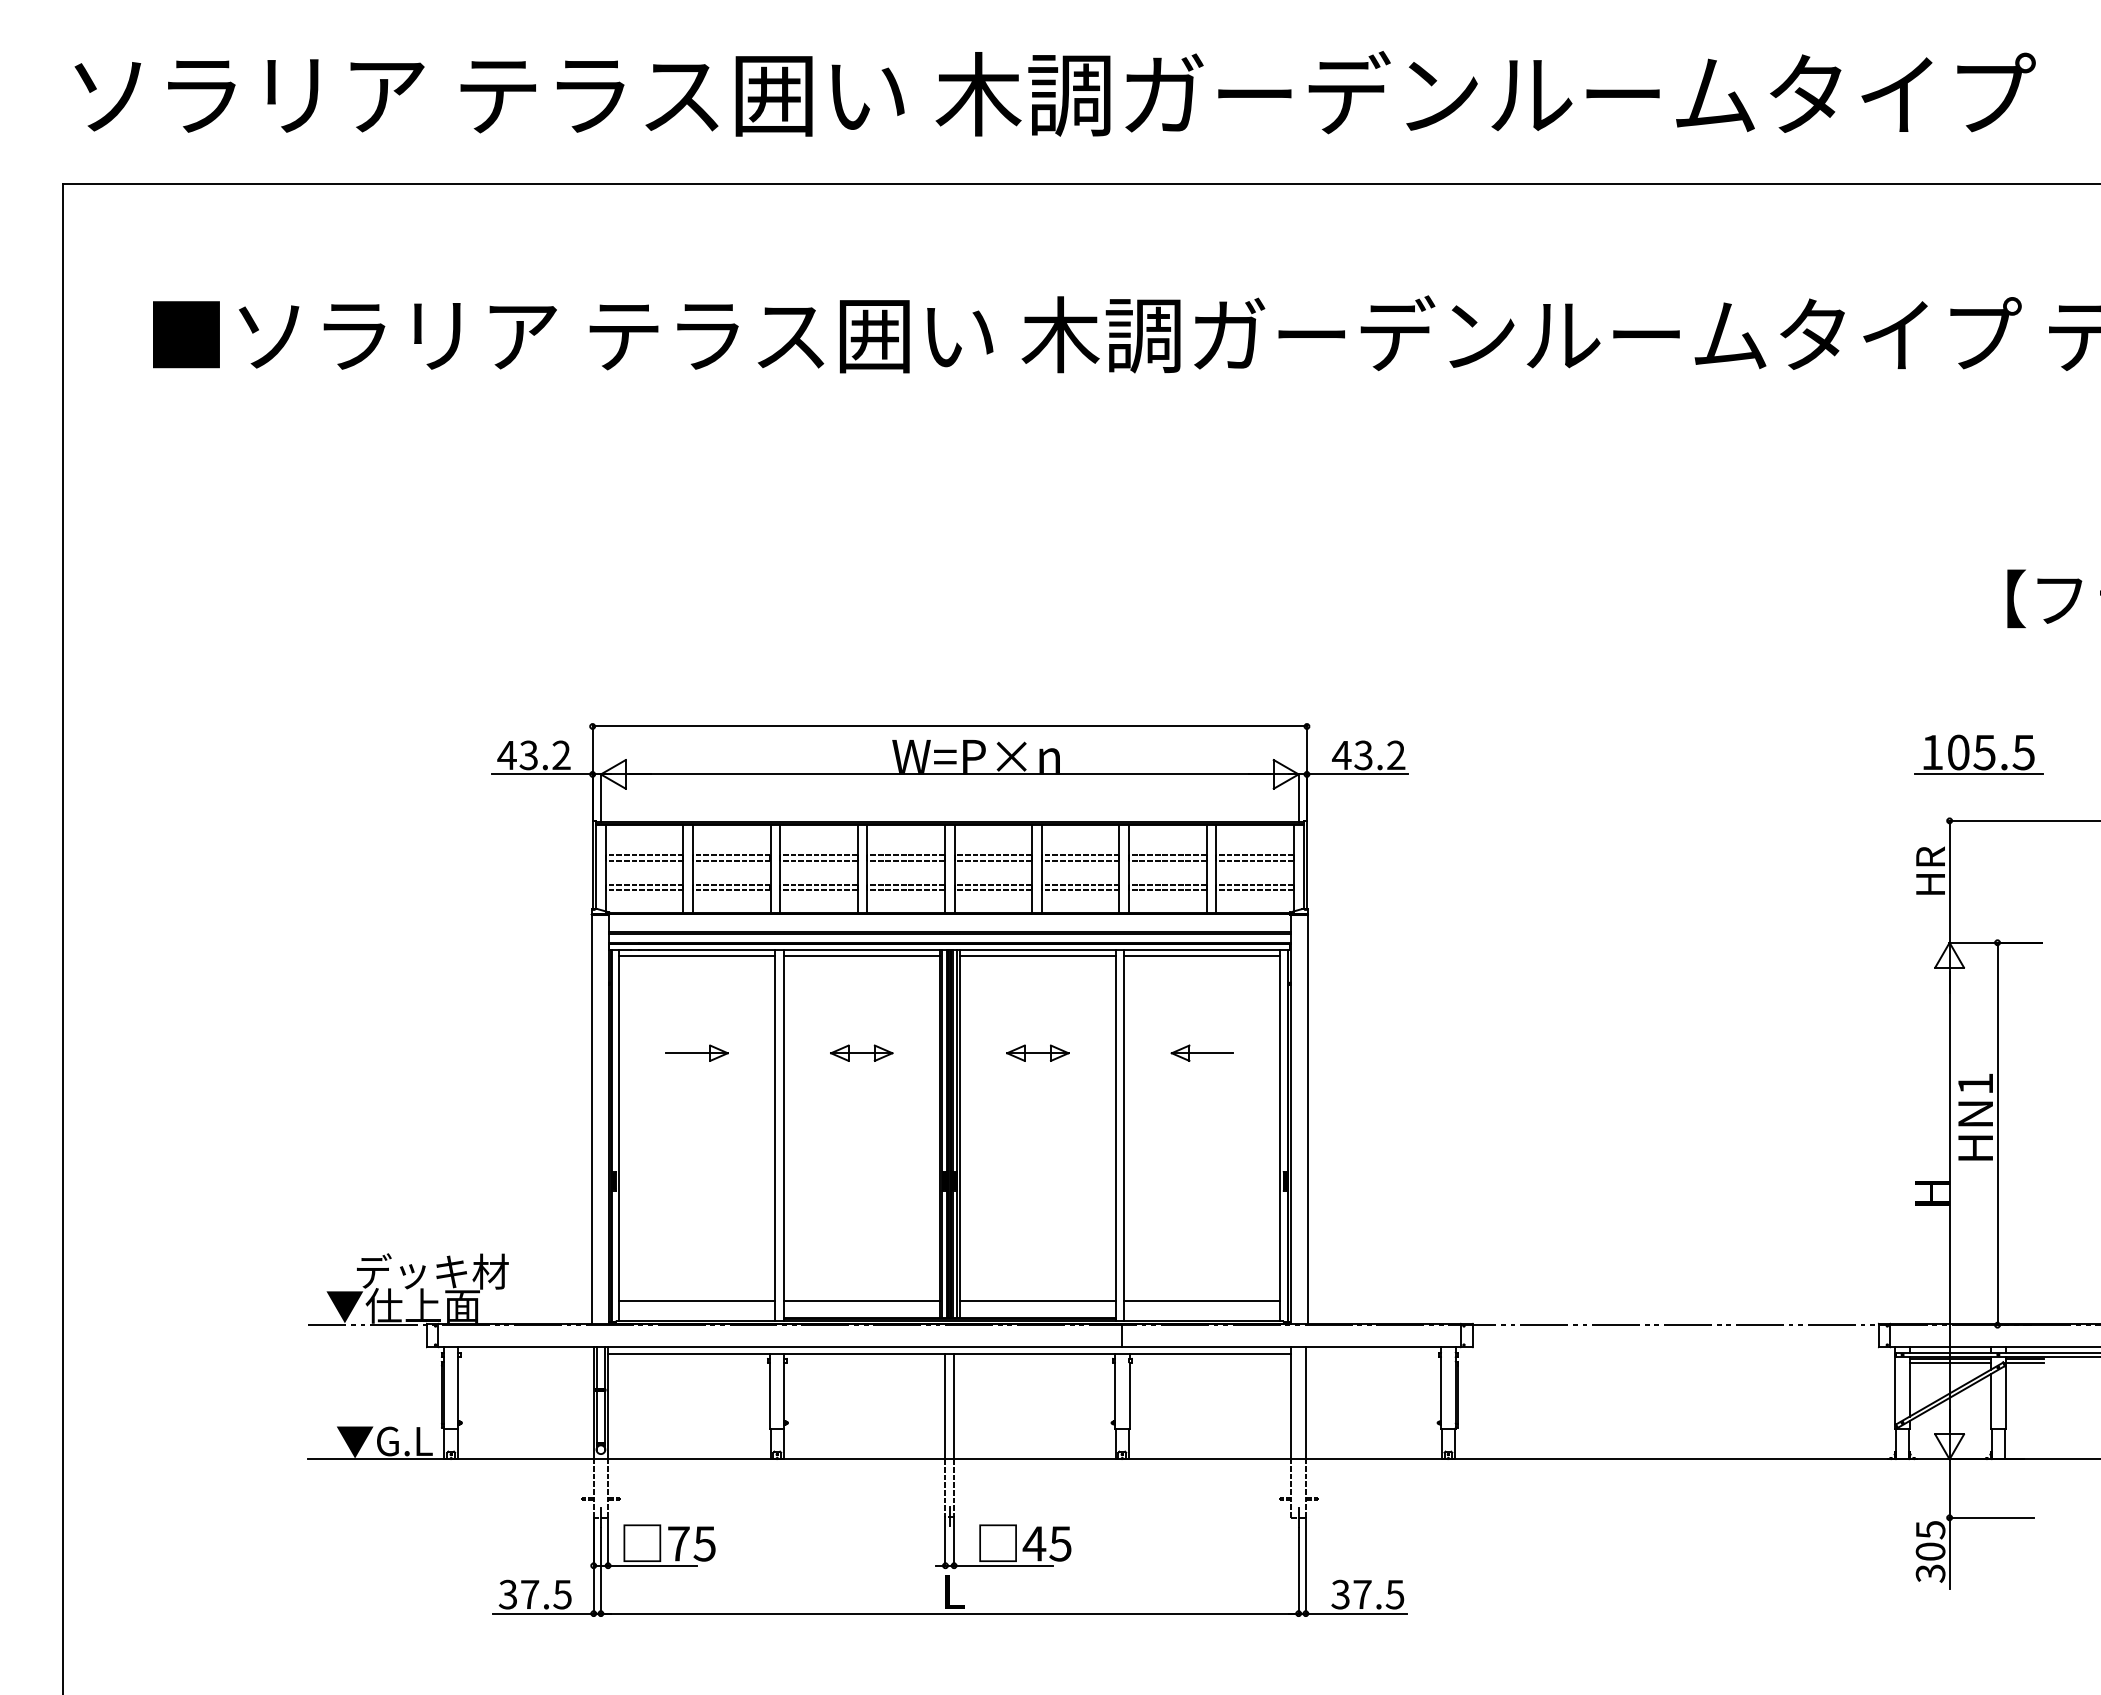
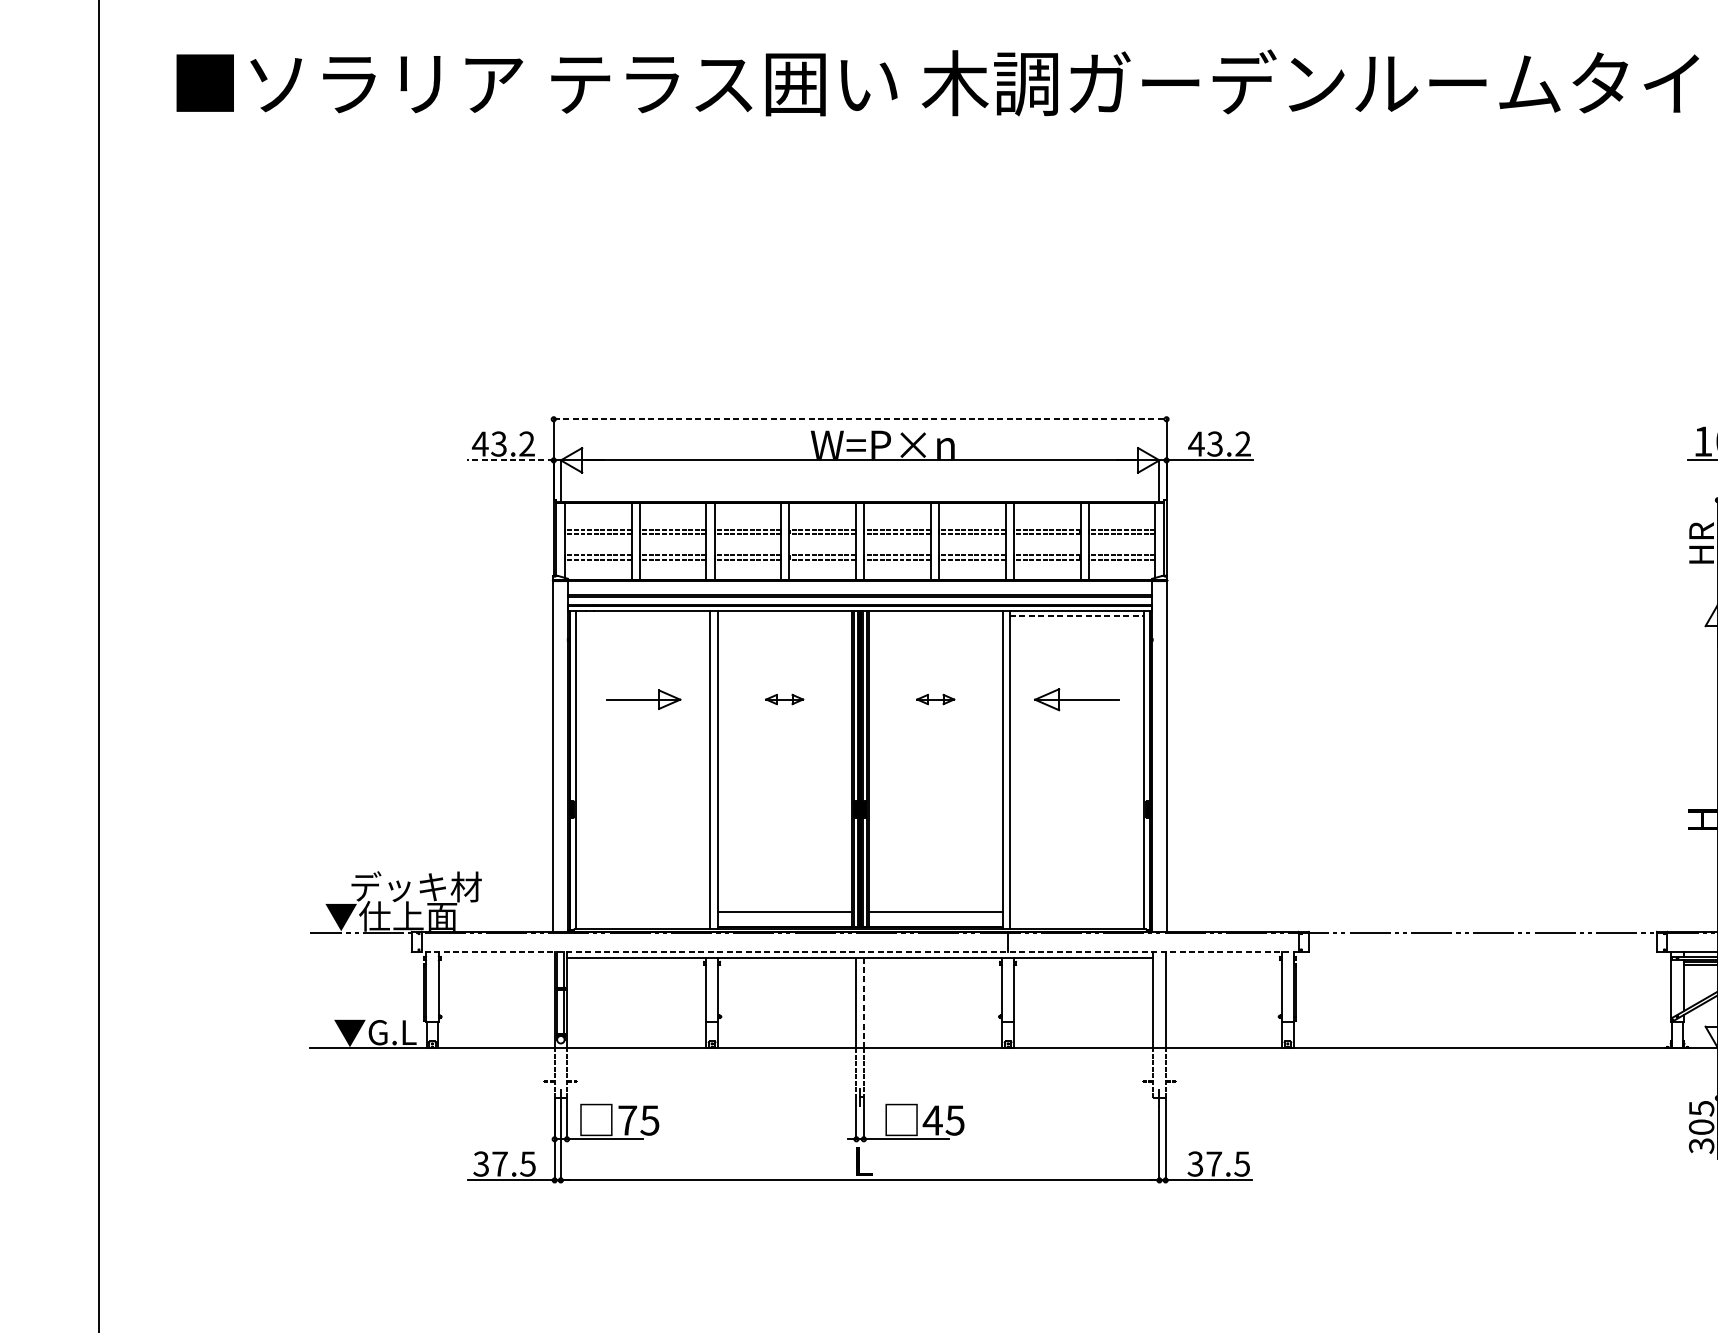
line: (950, 726) -> (860, 419), solid -> dashed
line: (541, 774) -> (509, 460), solid -> dashed
line: (697, 956) -> (643, 616), removed
line: (861, 956) -> (784, 616), removed
line: (1037, 956) -> (935, 616), removed
line: (1202, 956) -> (1076, 616), solid -> dashed
part: (696, 1052) -> (642, 698), size x1.4
part: (861, 1052) -> (784, 698), size x0.7
part: (1037, 1052) -> (935, 698), size x0.7
part: (1201, 1052) -> (1076, 698), size x1.6
line: (697, 1300) -> (643, 911), removed
line: (1202, 1300) -> (1076, 911), removed
line: (949, 1347) -> (859, 952), solid -> dashed
line: (954, 1406) -> (864, 1002), solid -> dashed

